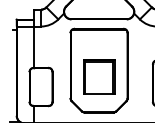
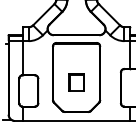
part: (99, 76) -> (76, 82), size x0.6

